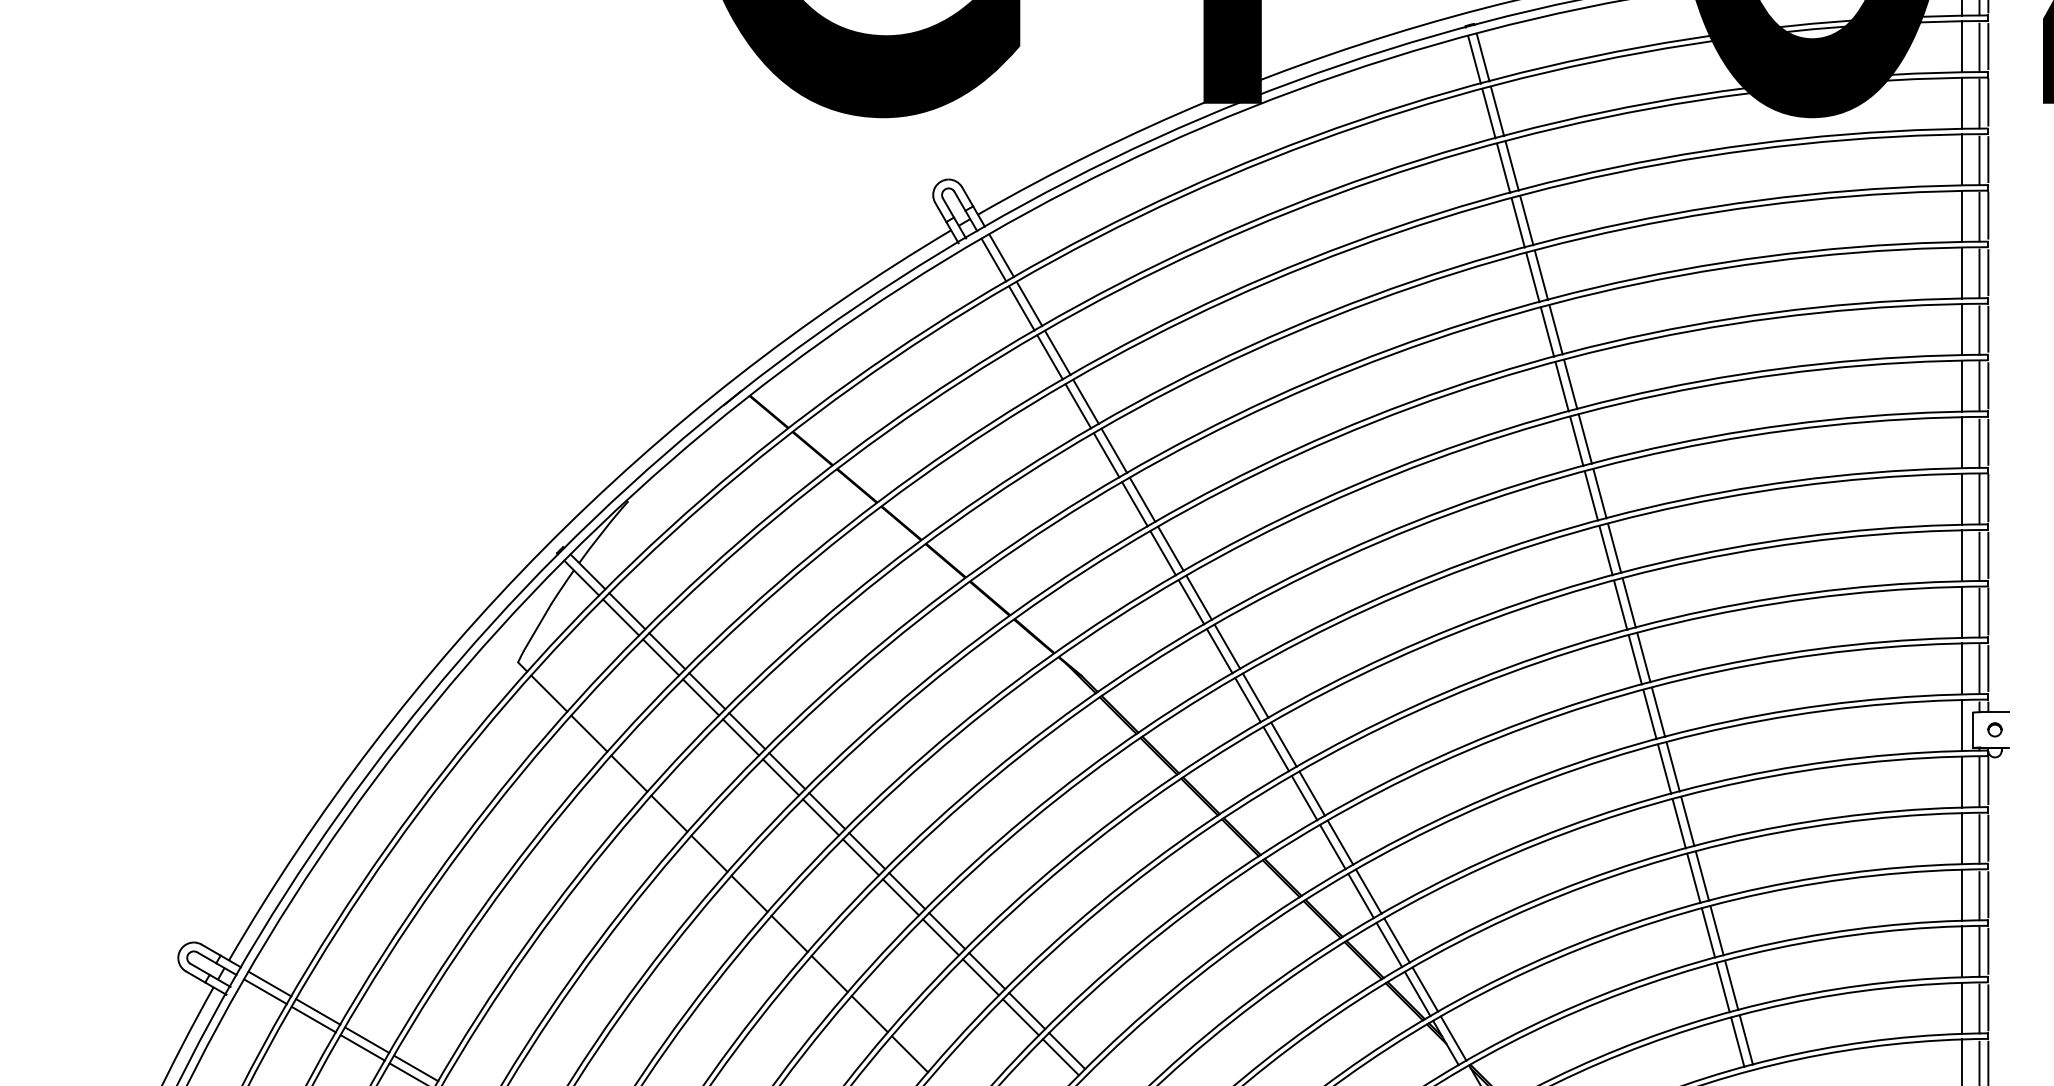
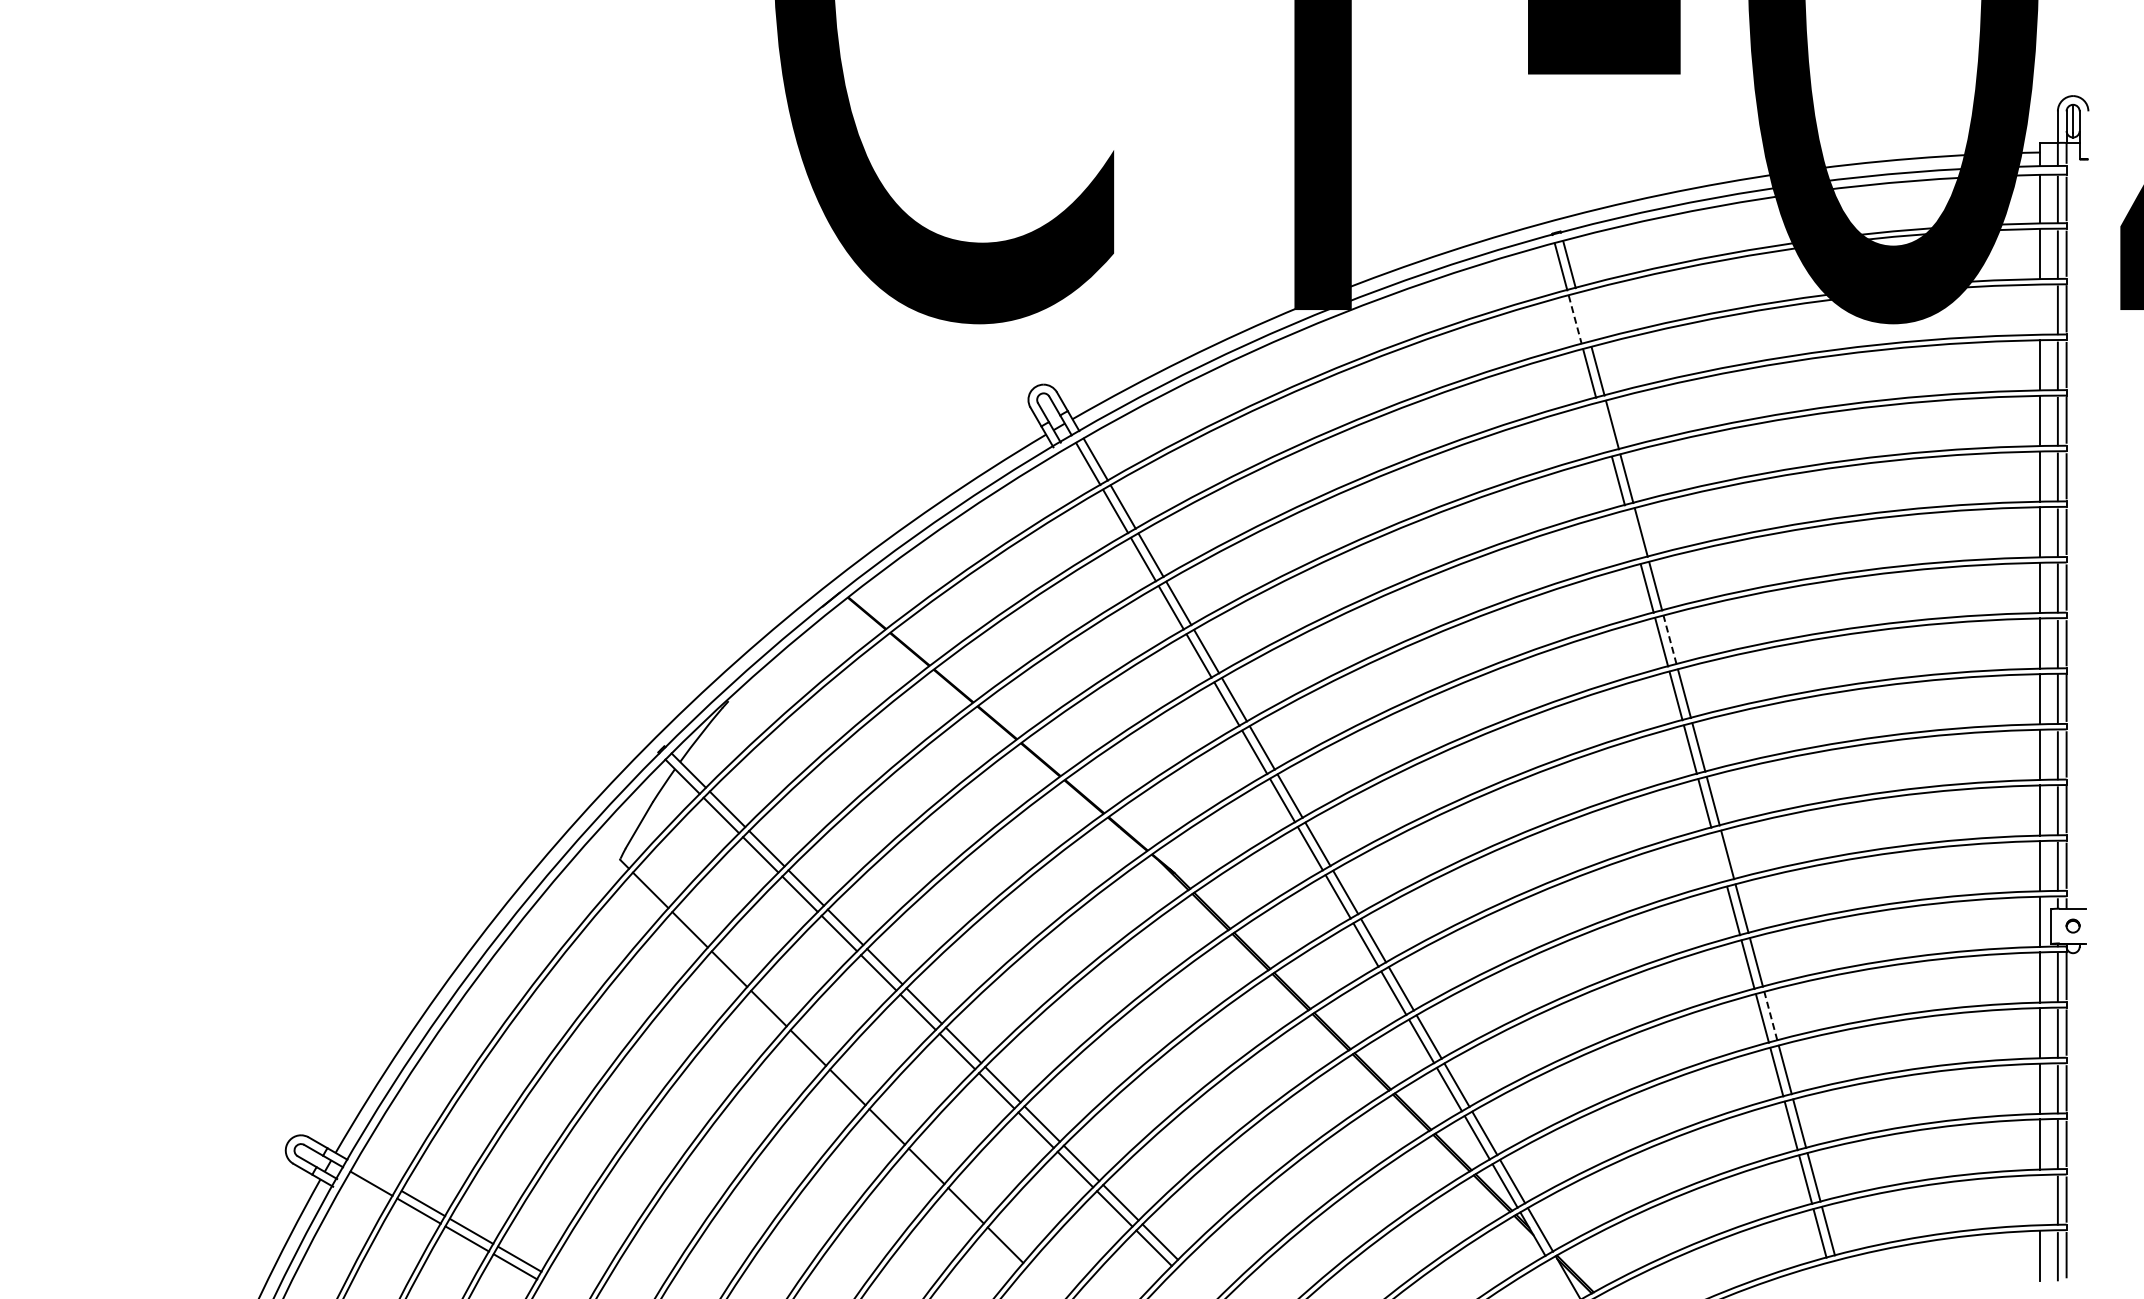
line: (1961, 103) -> (2040, 309), removed
line: (1497, 111) -> (1583, 317), removed
line: (1489, 114) -> (1575, 320), solid -> dashed
line: (1517, 223) -> (1603, 427), removed
line: (1547, 331) -> (1632, 534), removed
line: (1584, 438) -> (1669, 639), solid -> dashed
line: (1634, 660) -> (1718, 857), removed
line: (1687, 820) -> (1770, 1015), solid -> dashed
line: (270, 984) -> (376, 1176), removed
line: (1961, 1008) -> (2040, 1200), removed

